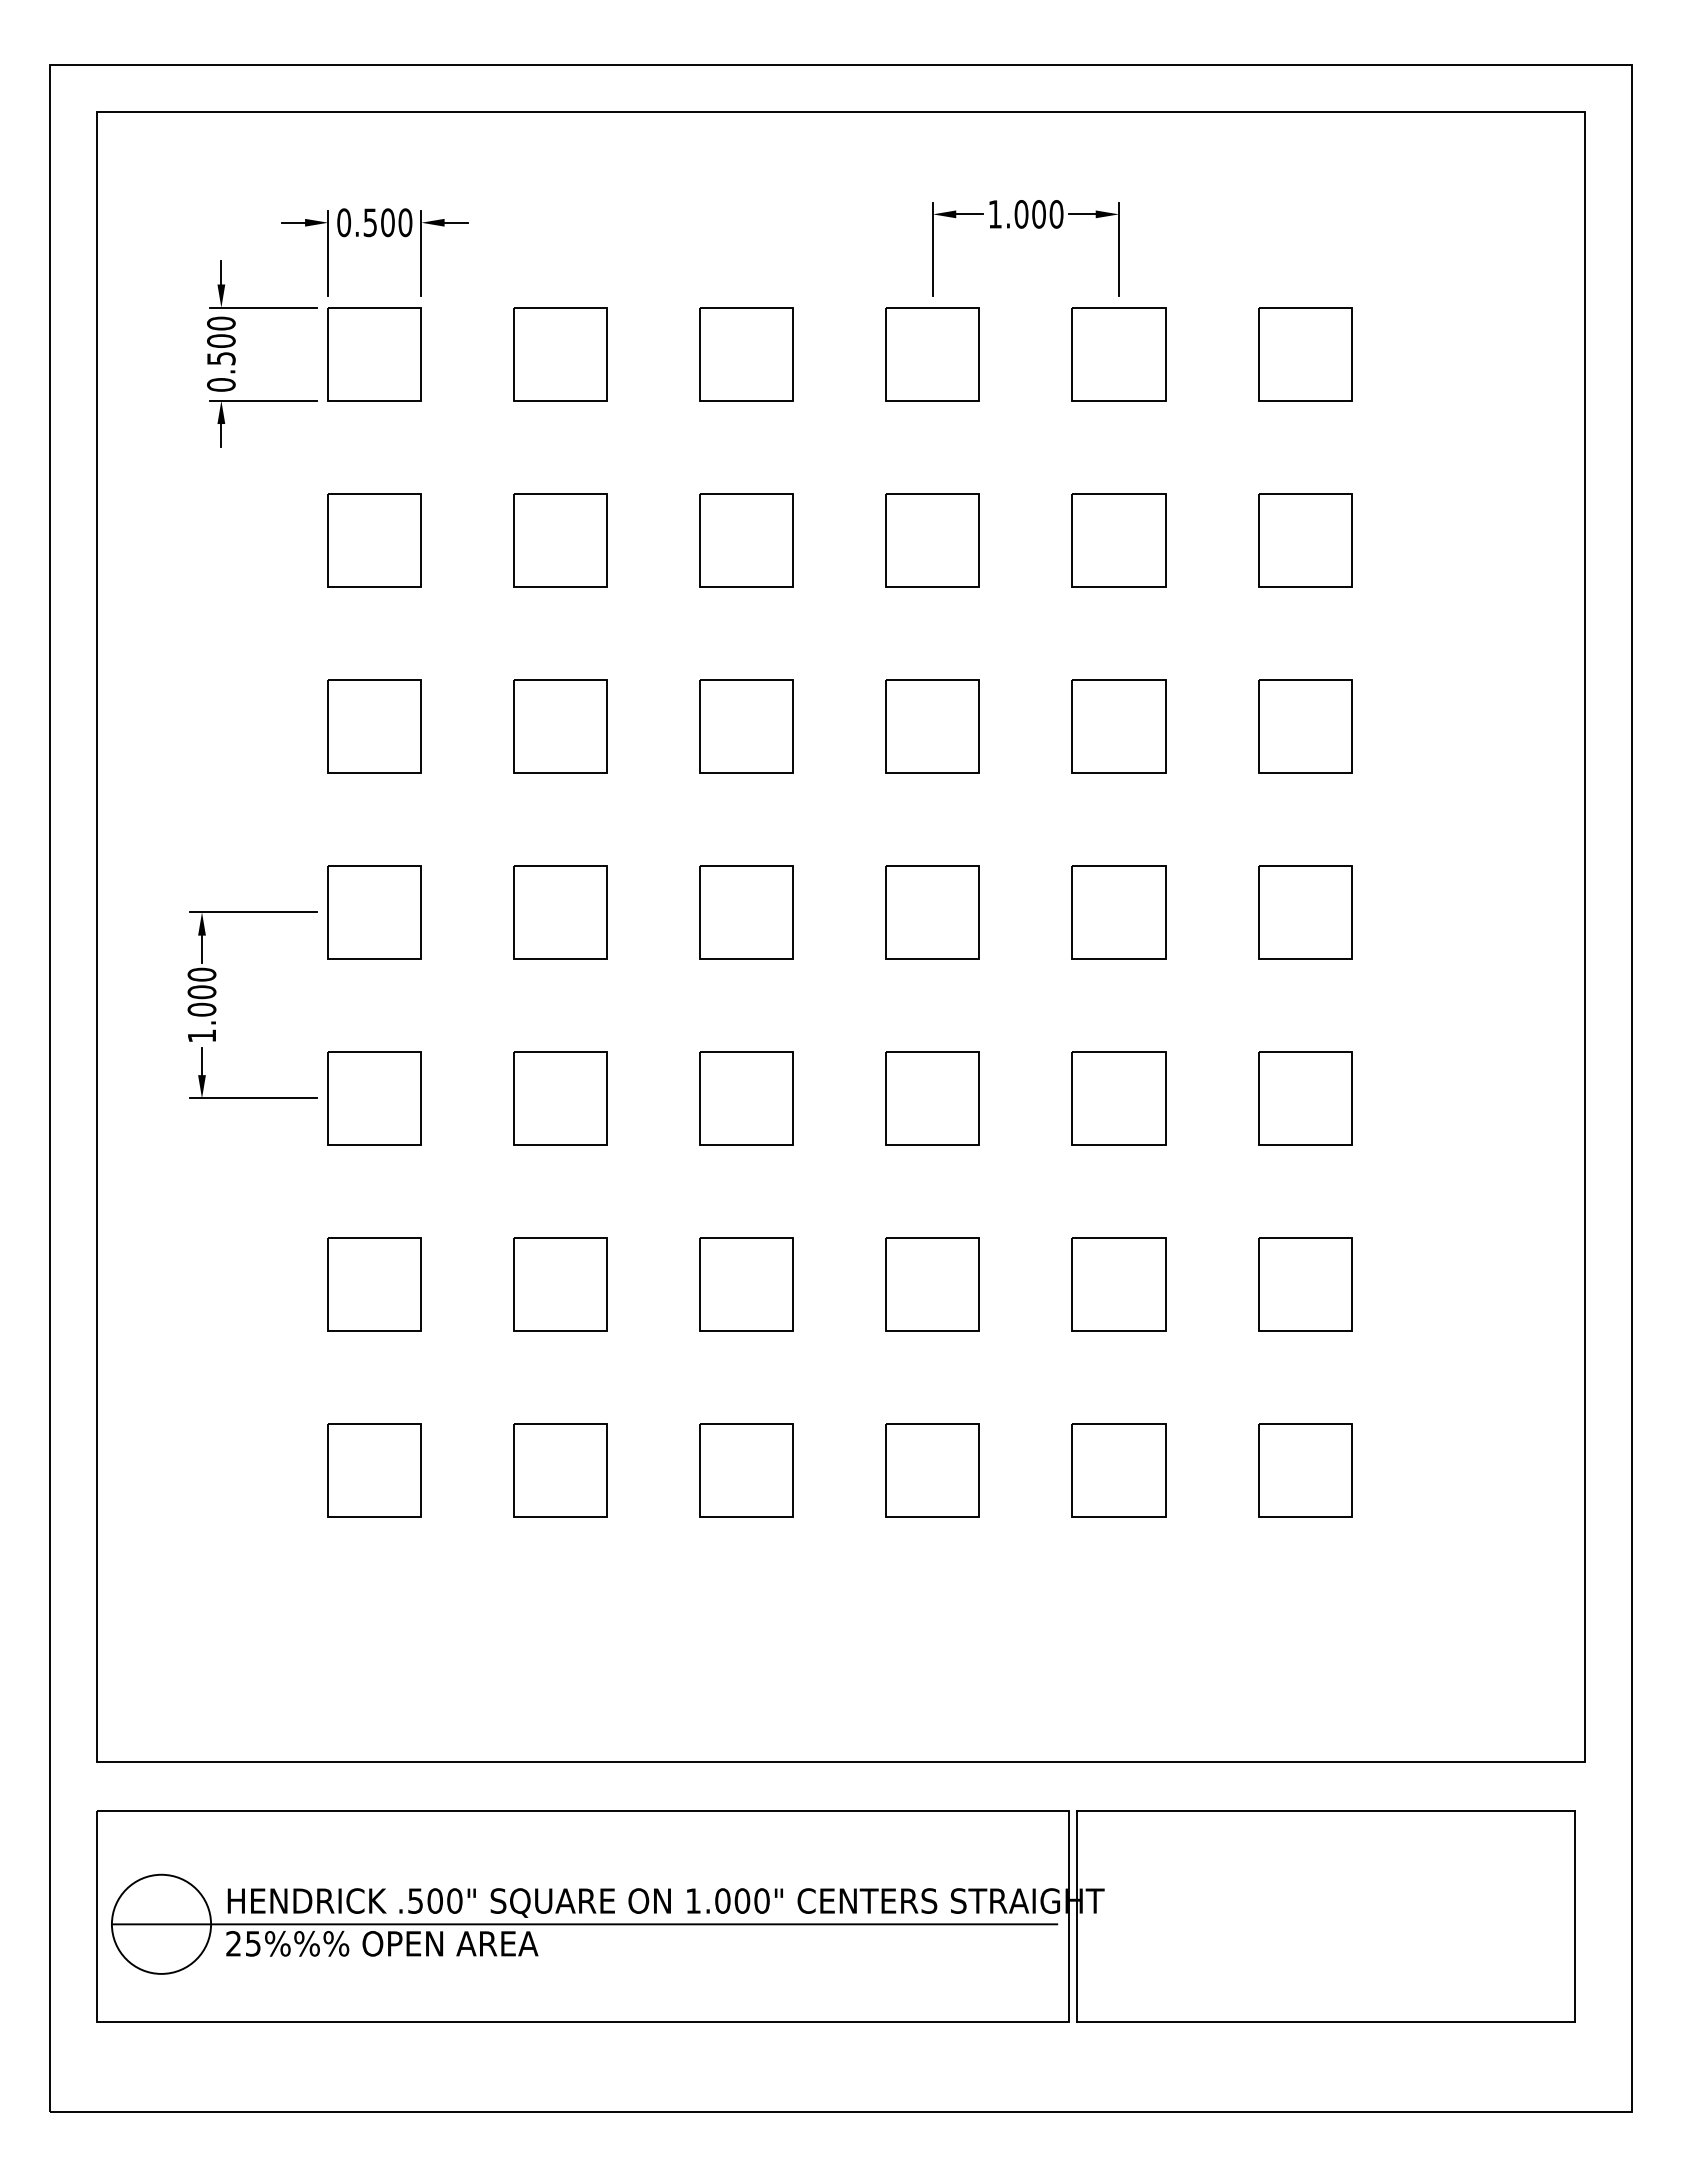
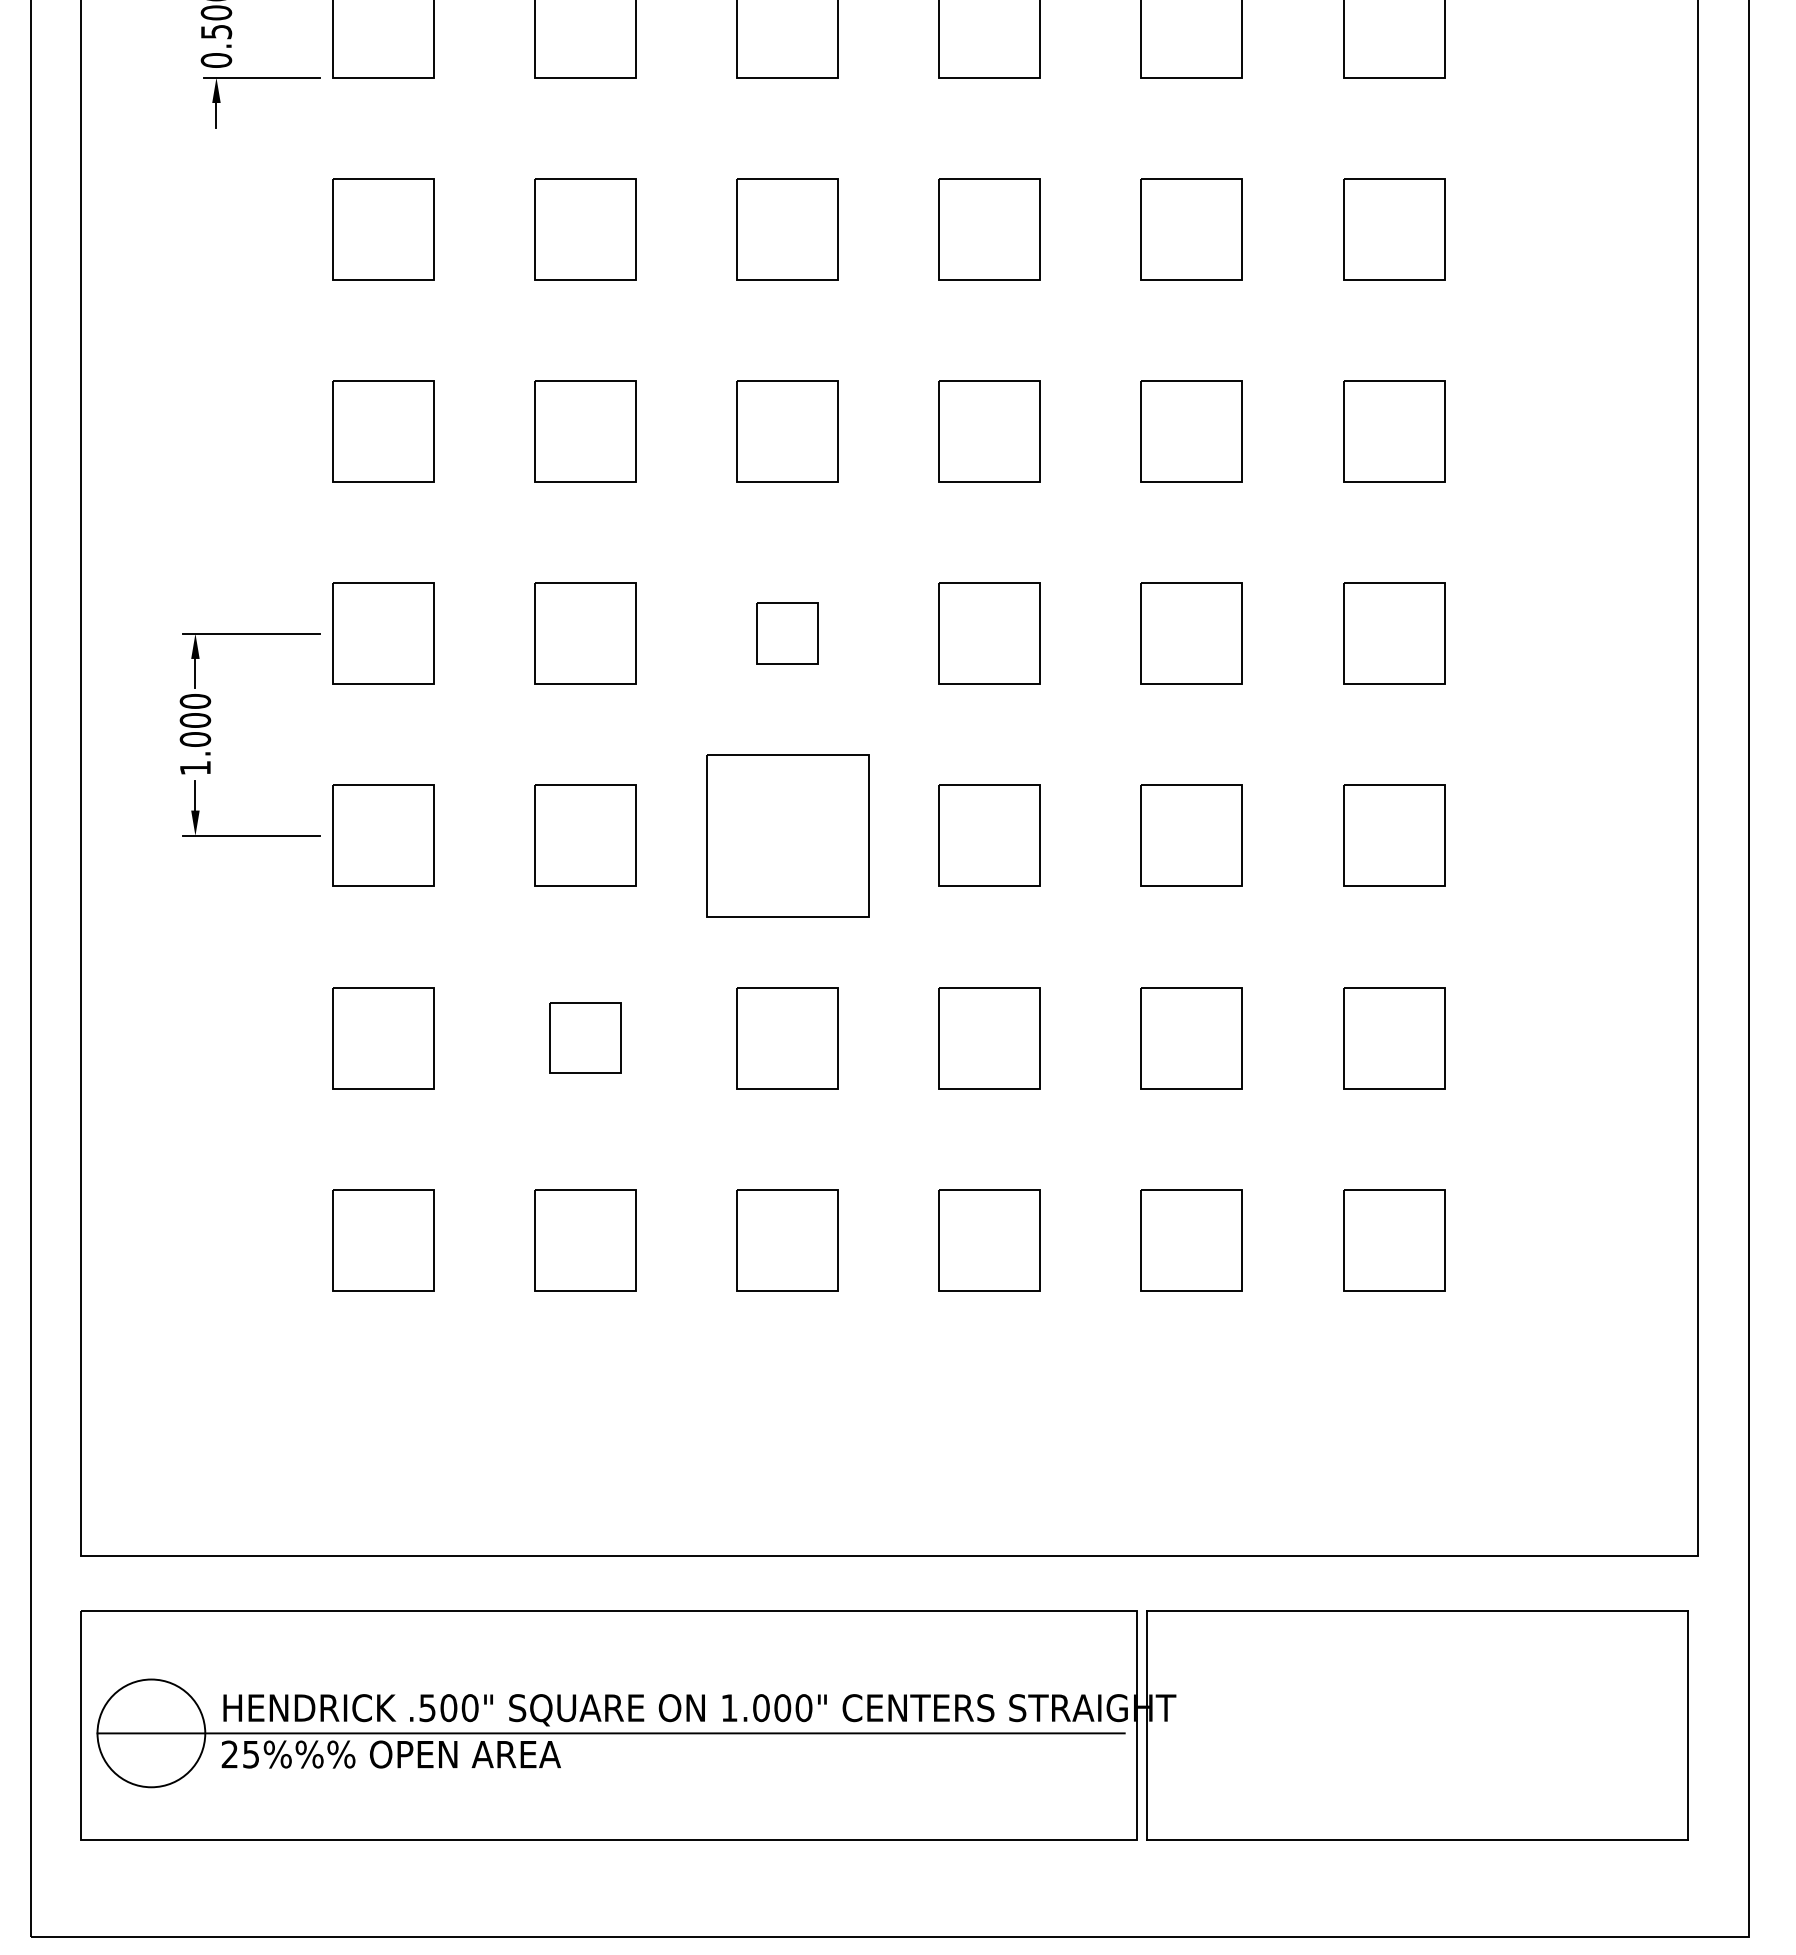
part: (746, 912) -> (787, 633), size x0.6
part: (746, 1098) -> (787, 835), size x1.6
part: (560, 1284) -> (584, 1038), size x0.7

